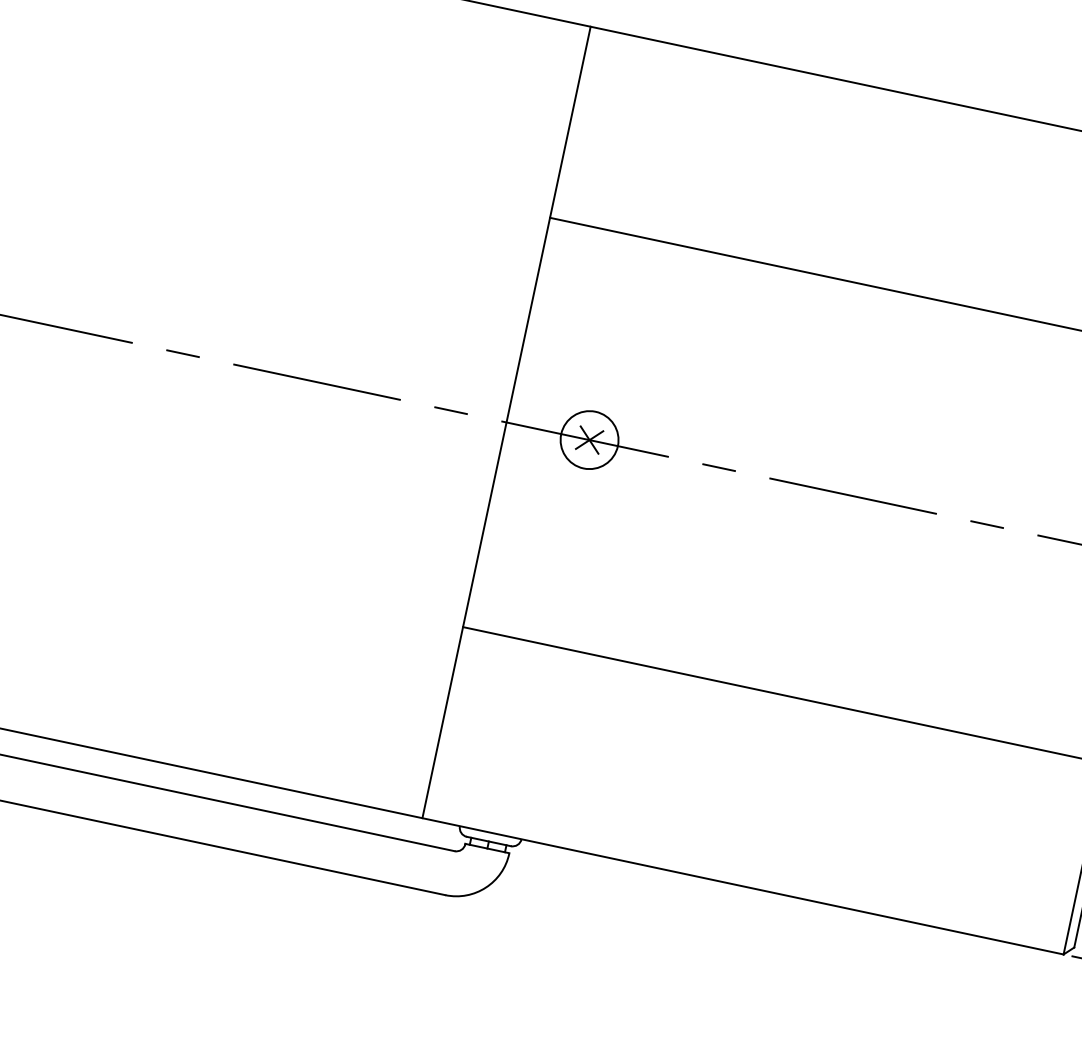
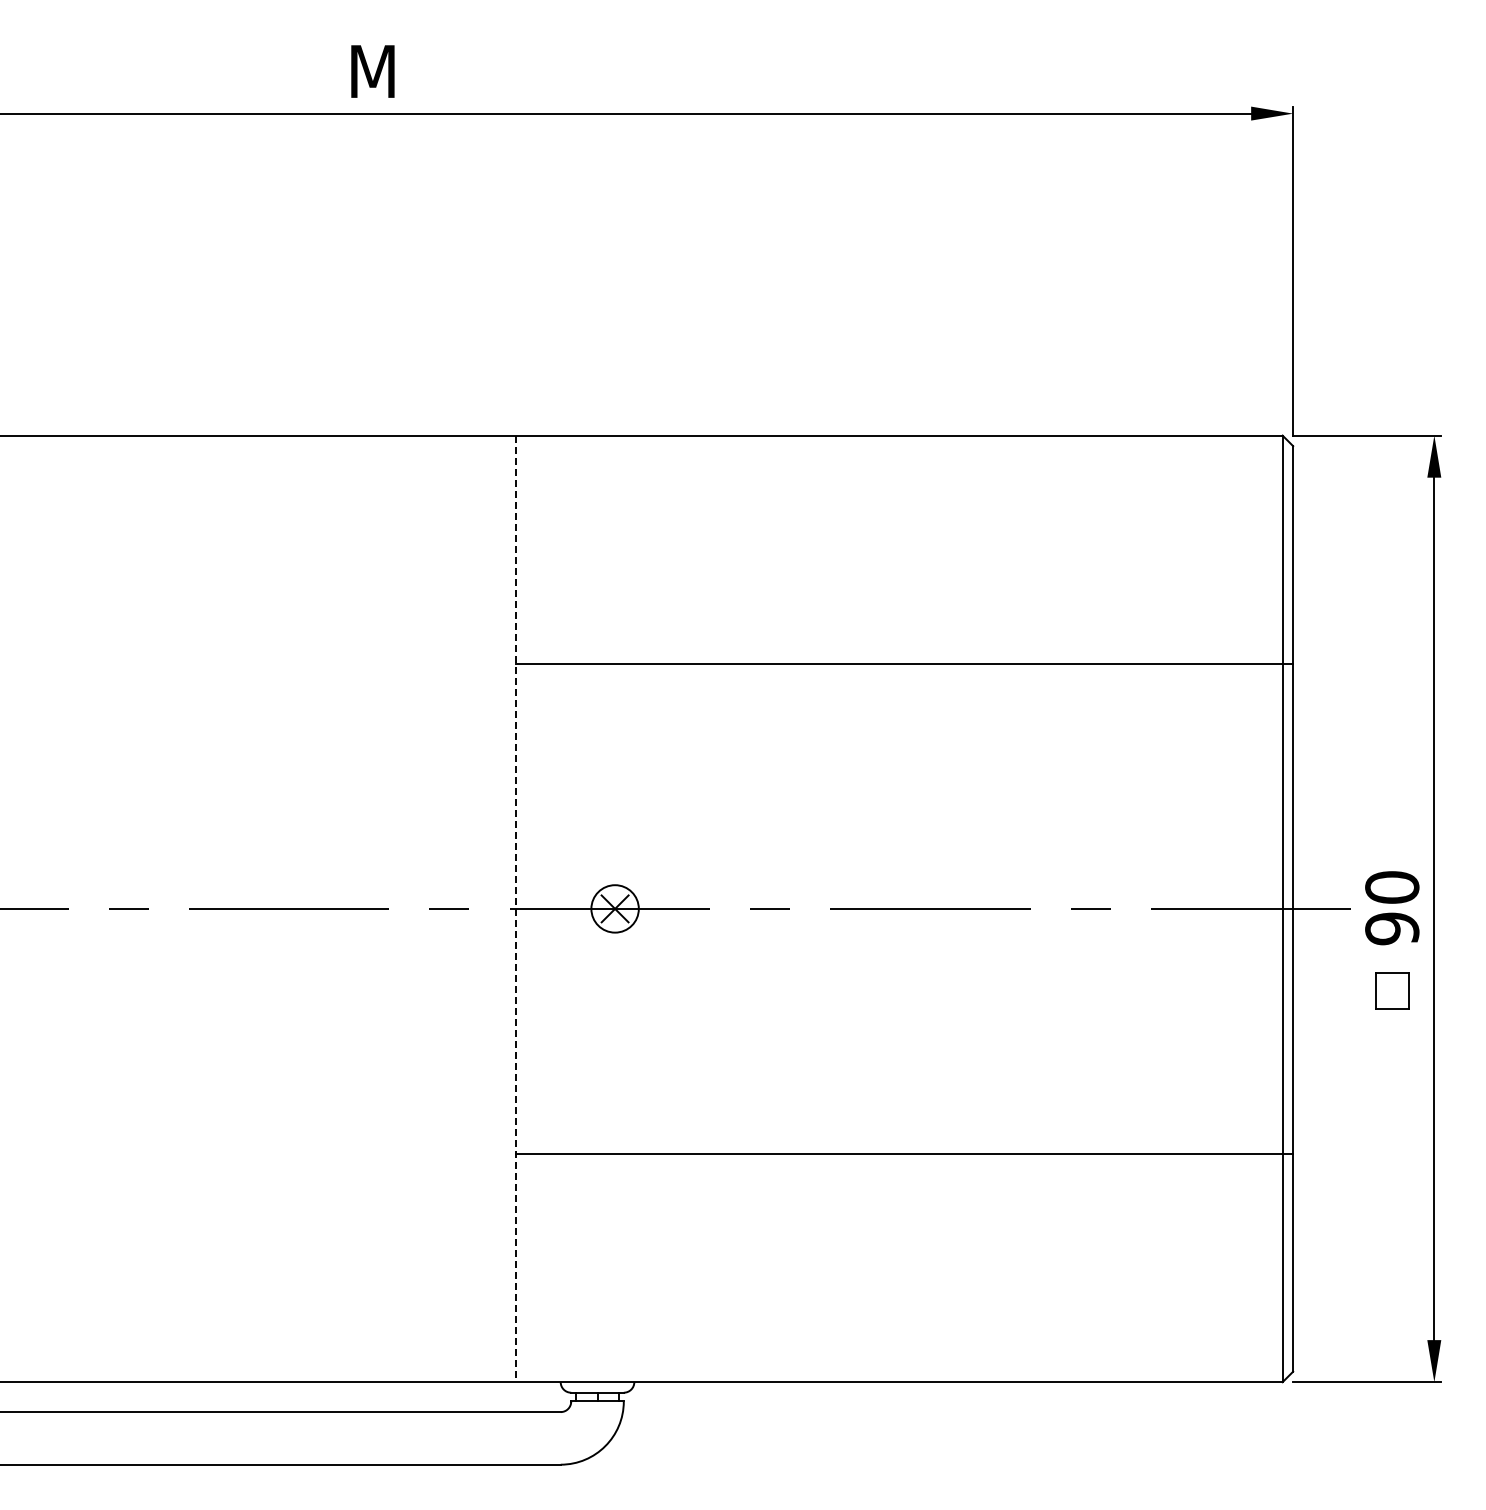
line: (506, 422) -> (515, 909), solid -> dashed
circle: (589, 439) -> (615, 908), size x0.7

